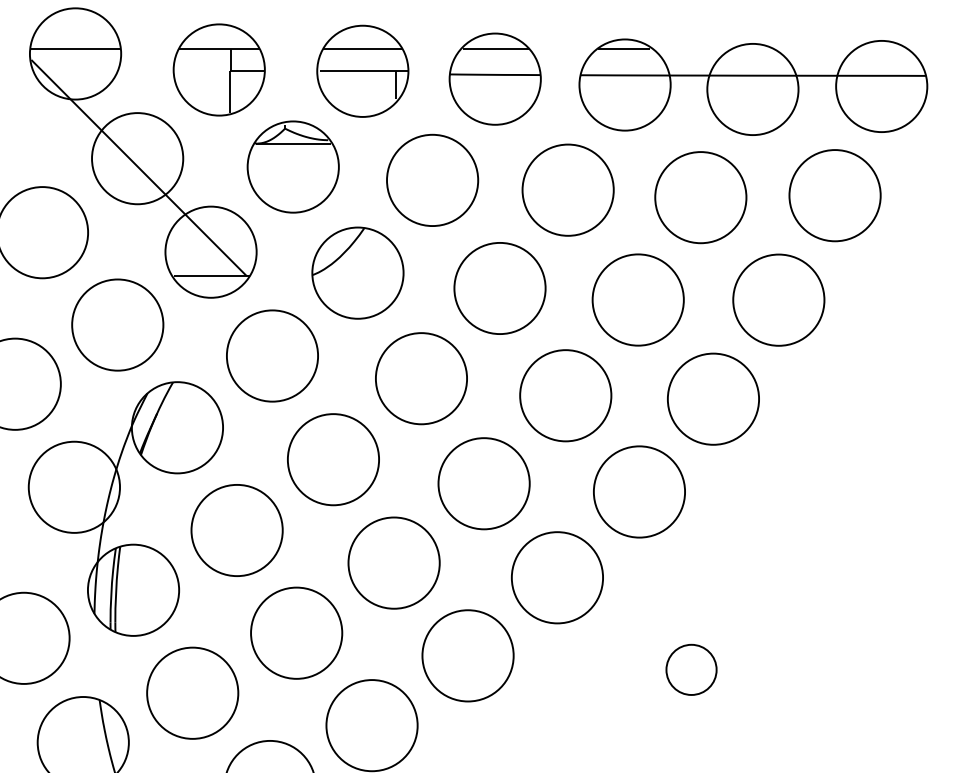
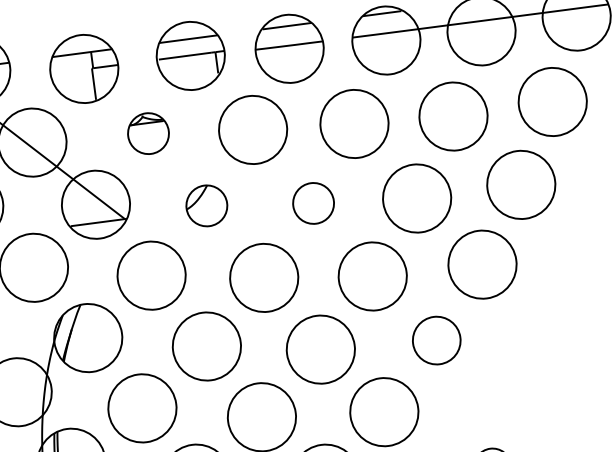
part: (292, 166) -> (147, 133), size x0.6
part: (357, 272) -> (206, 205), size x0.6
part: (499, 288) -> (313, 203), size x0.6
part: (639, 491) -> (436, 340), size x0.7

